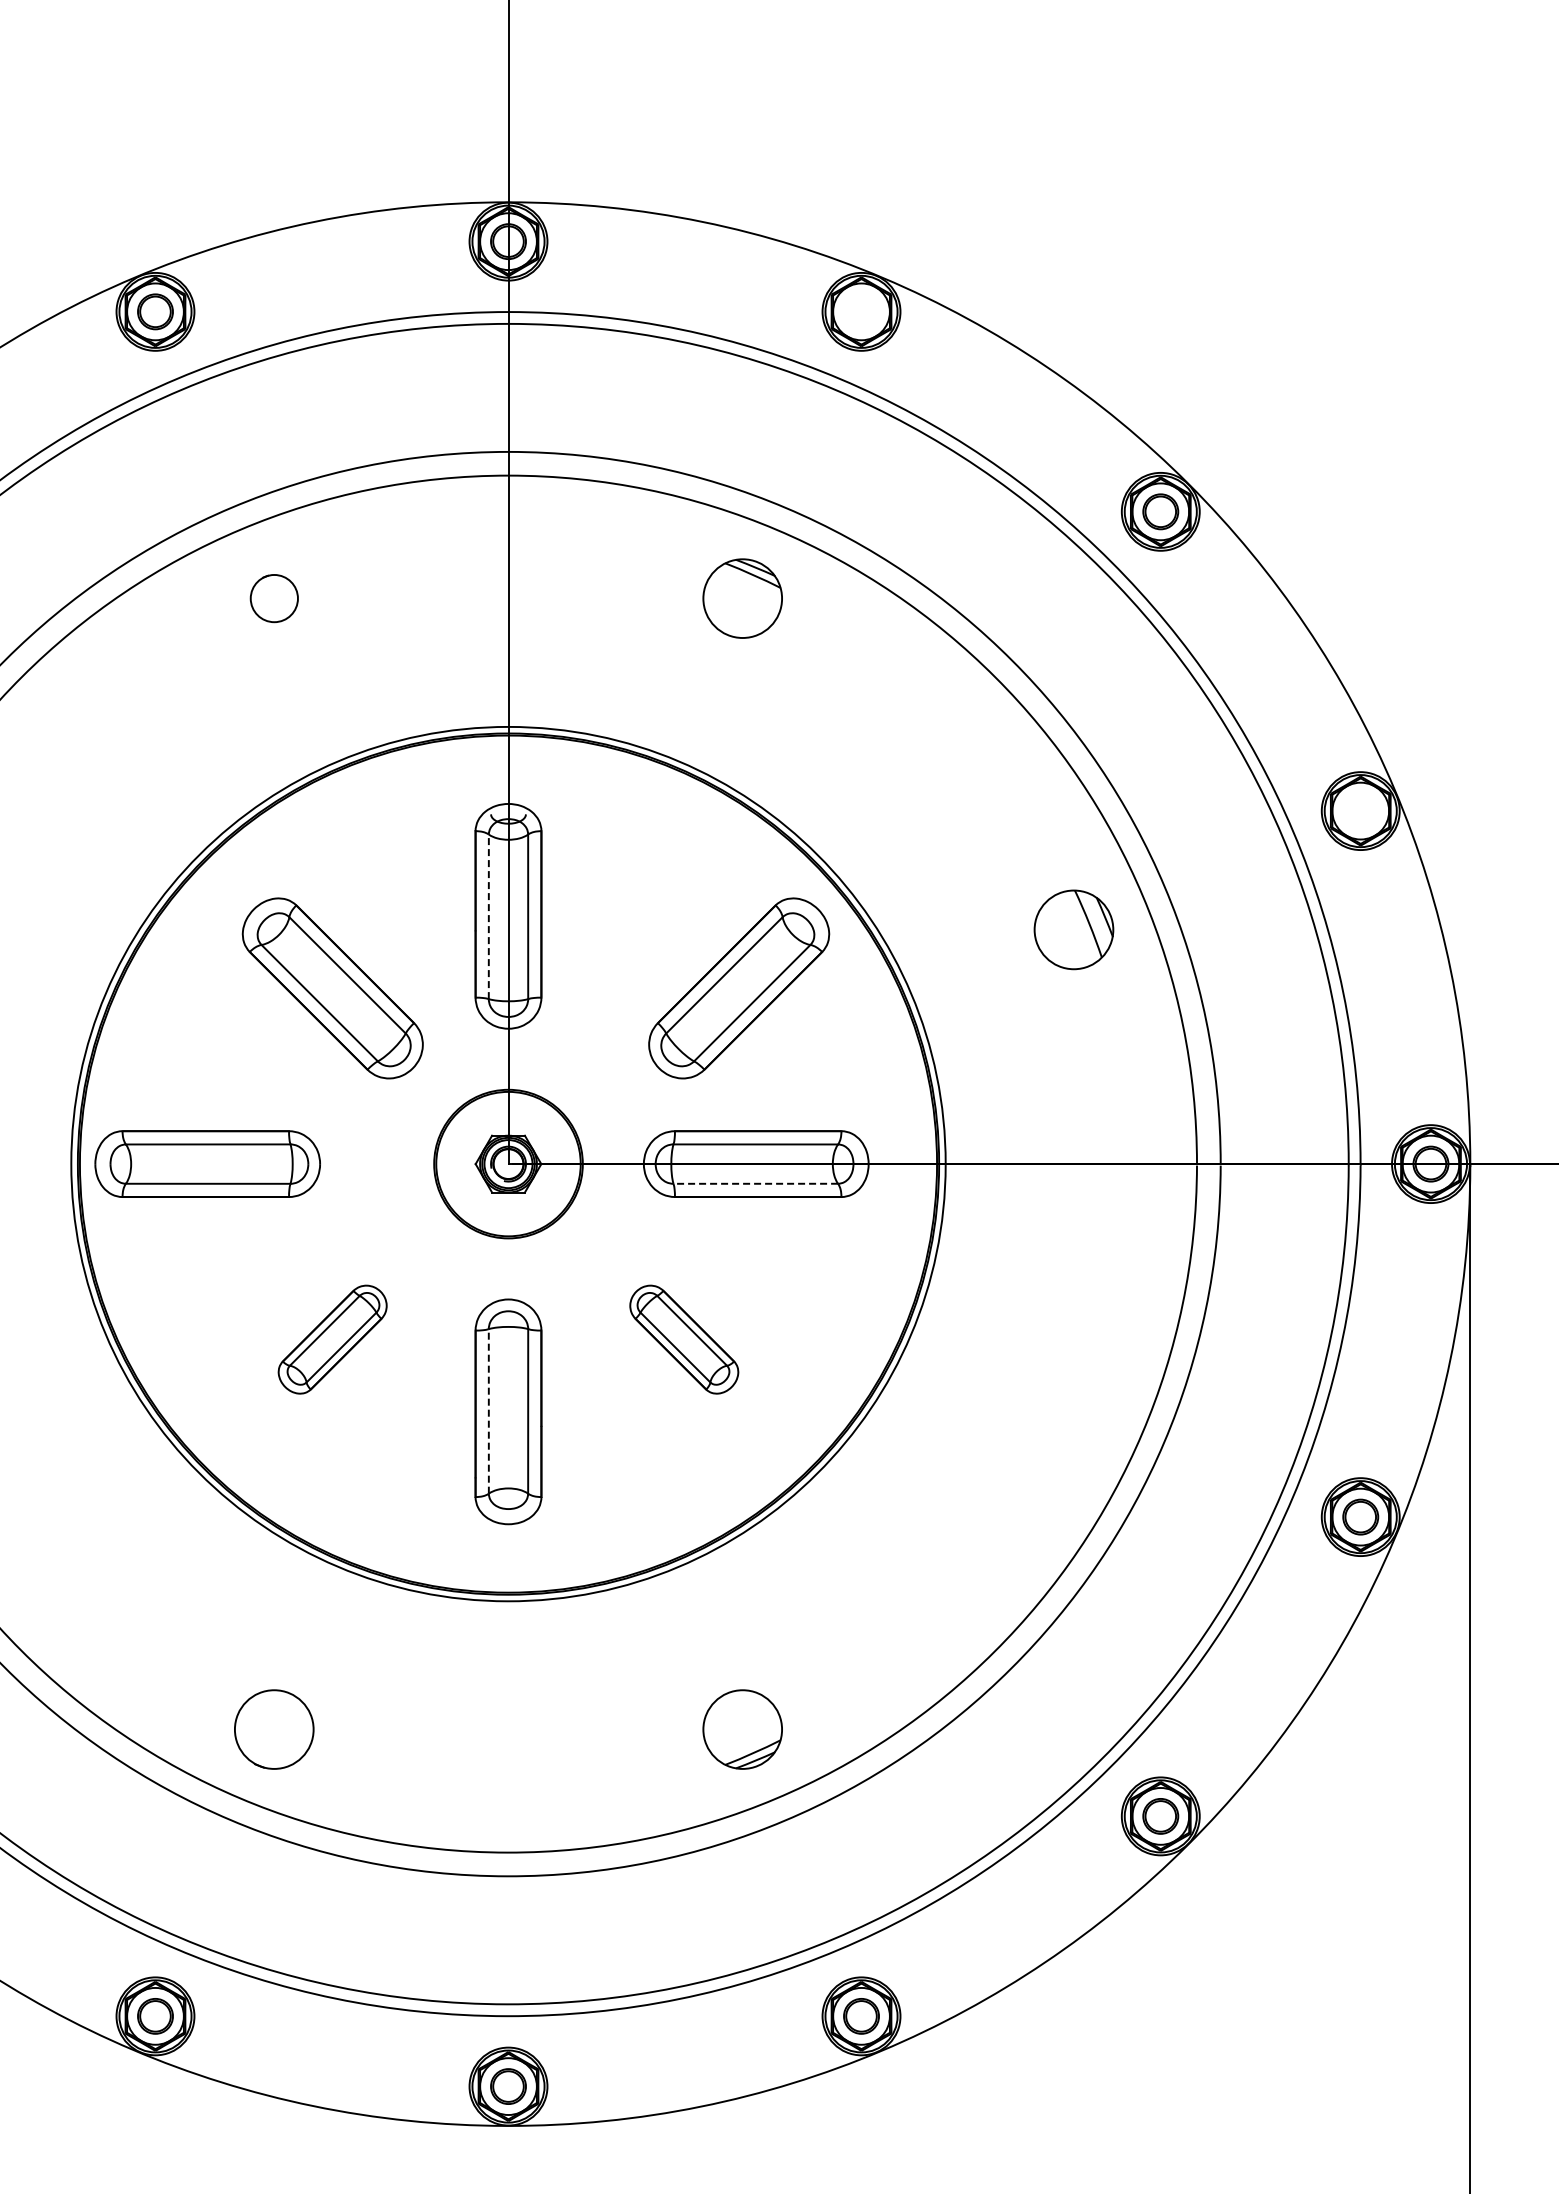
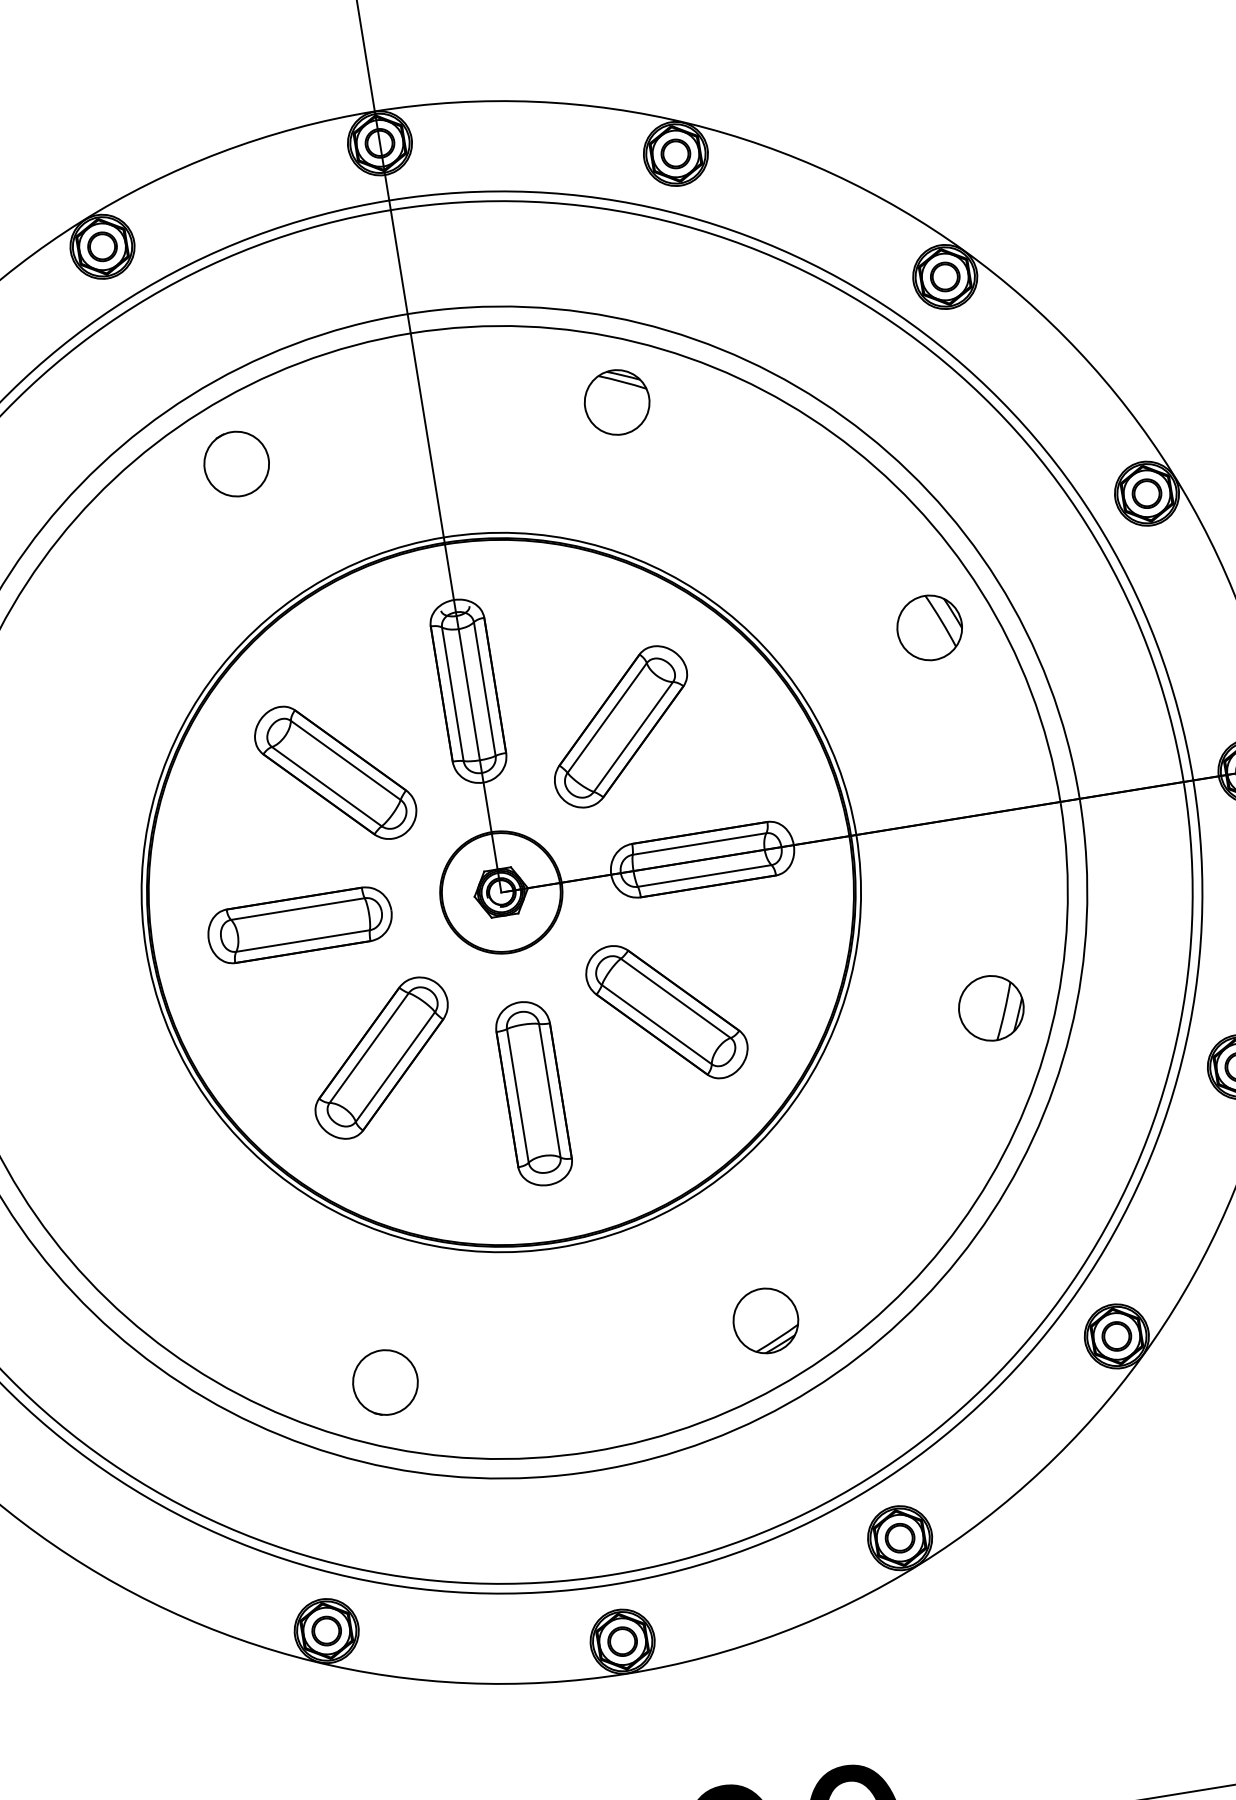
part: (861, 311) -> (675, 153), added
circle: (274, 598) -> (236, 463), size x1.67
part: (1360, 810) -> (1146, 493), added
line: (488, 916) -> (452, 694), dashed -> solid
part: (739, 988) -> (621, 726), moved
part: (207, 1163) -> (299, 924), moved
line: (755, 1183) -> (704, 875), dashed -> solid
part: (332, 1339) -> (381, 1058), size x1.67
part: (684, 1339) -> (667, 1011), size x1.67
part: (1073, 1398) -> (991, 1008), added
line: (488, 1410) -> (517, 1095), dashed -> solid

